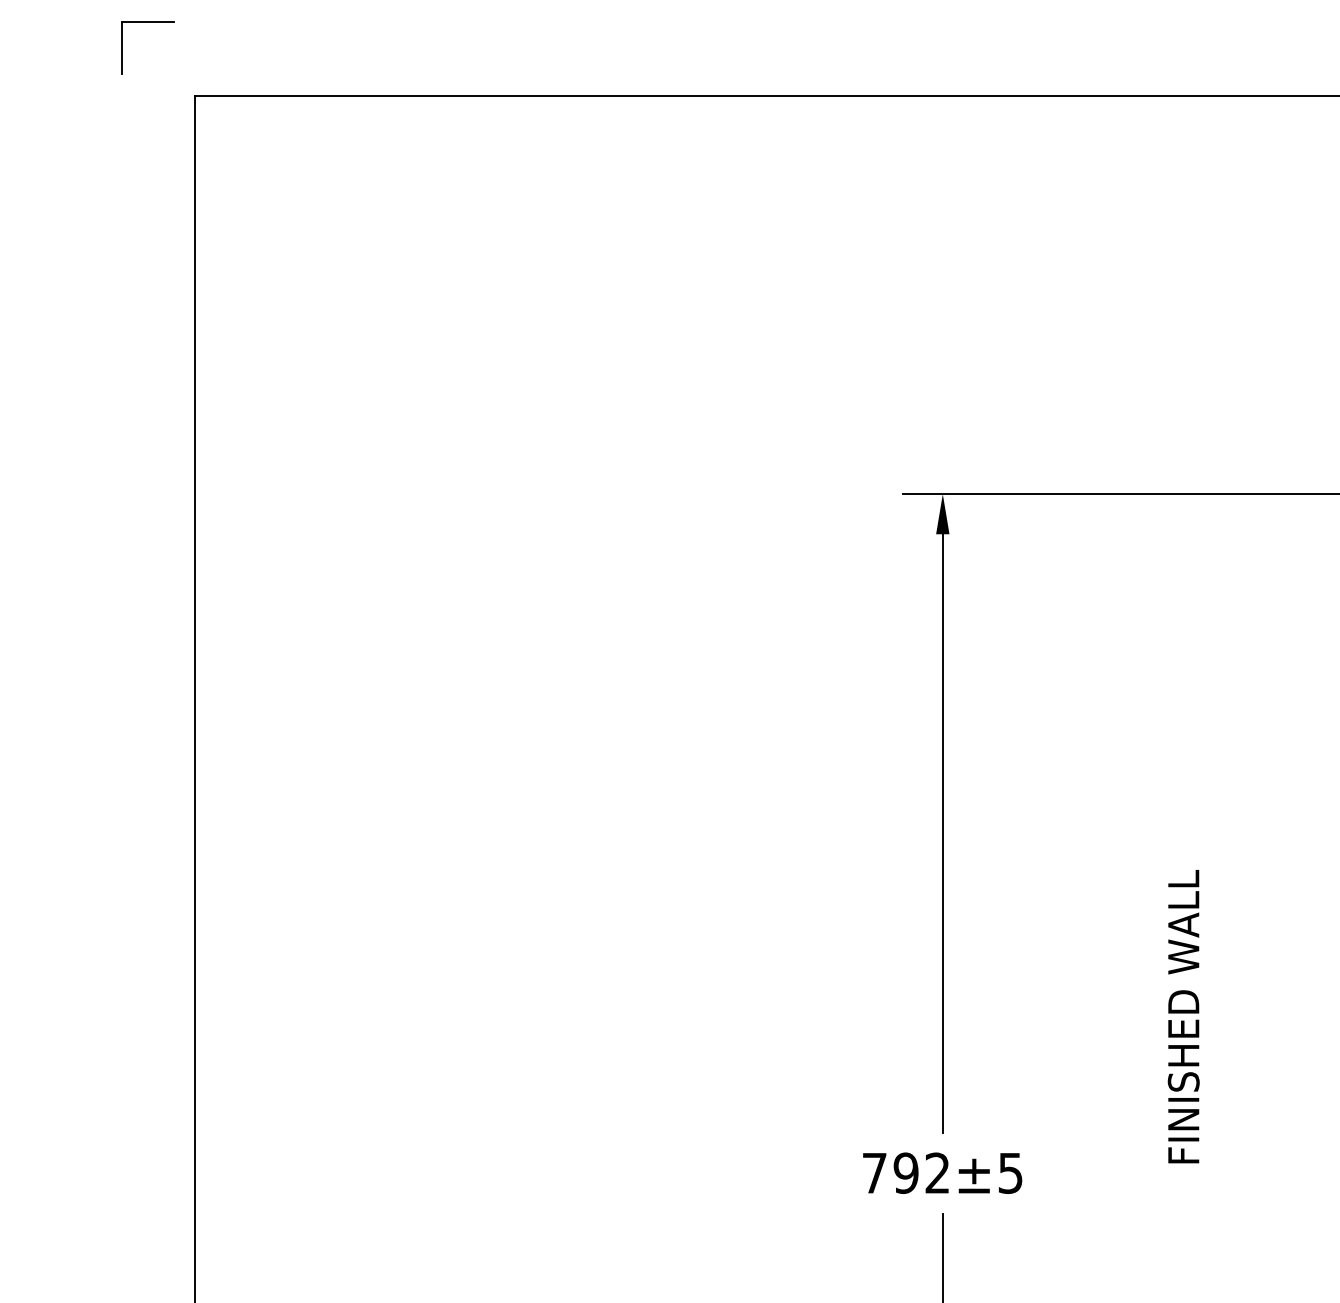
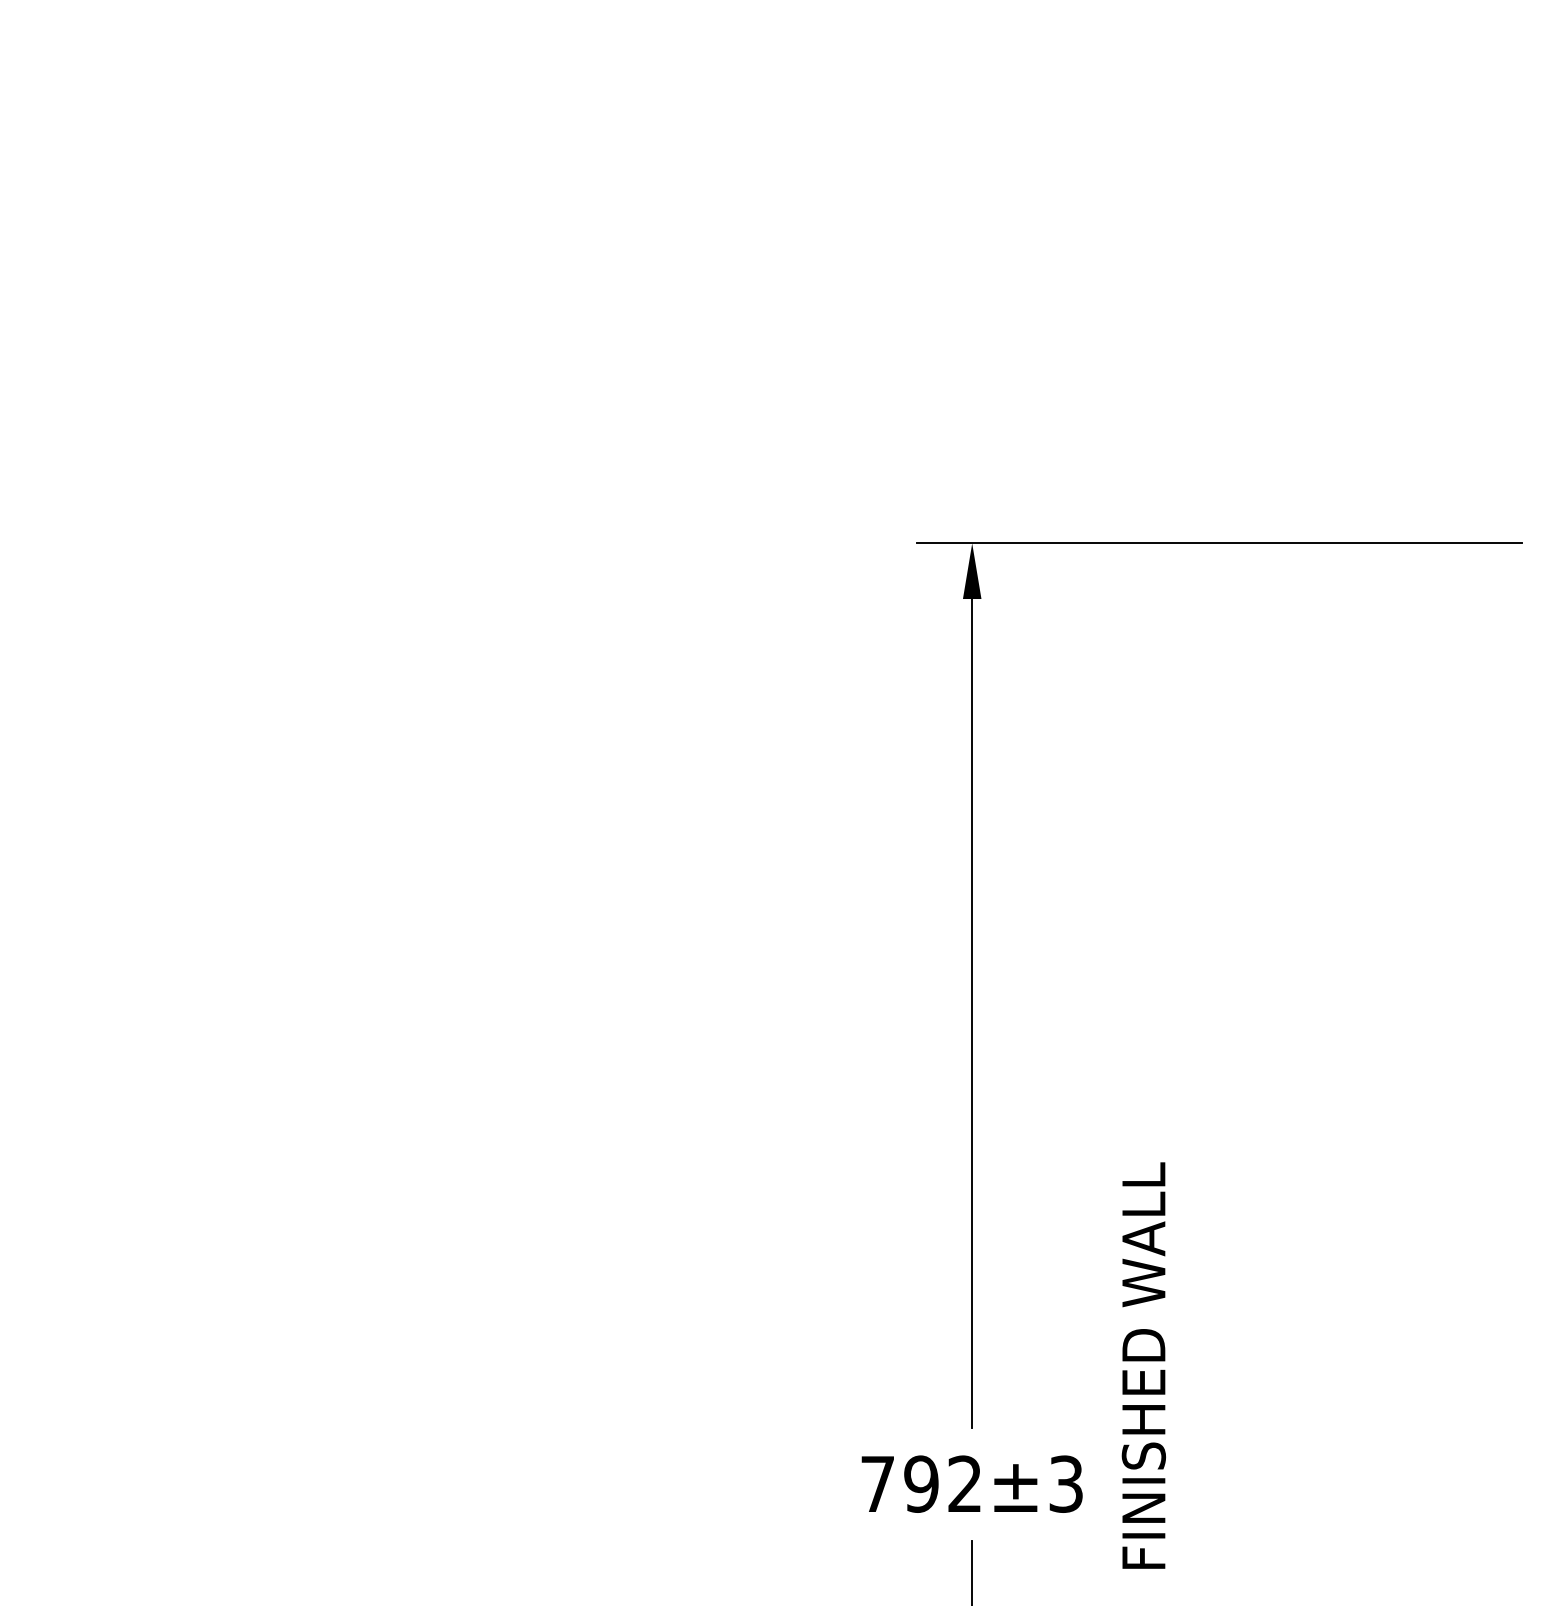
text: (1183, 1016) -> (1143, 1365), moved
text: (1010, 1172) -> (1065, 1483), 792±5 -> 792±3

